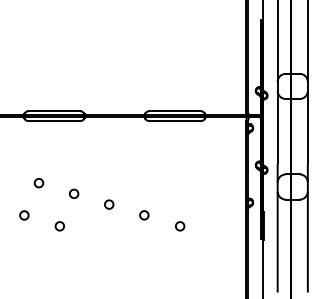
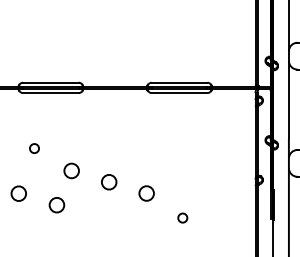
circle: (38, 183) -> (33, 148), moved
circle: (74, 193) -> (72, 170), size x1.6
circle: (109, 204) -> (109, 182), size x1.6
circle: (24, 215) -> (19, 193), size x1.6
circle: (144, 215) -> (146, 193), size x1.6
circle: (59, 226) -> (56, 205), size x1.6
circle: (180, 226) -> (183, 218), moved

